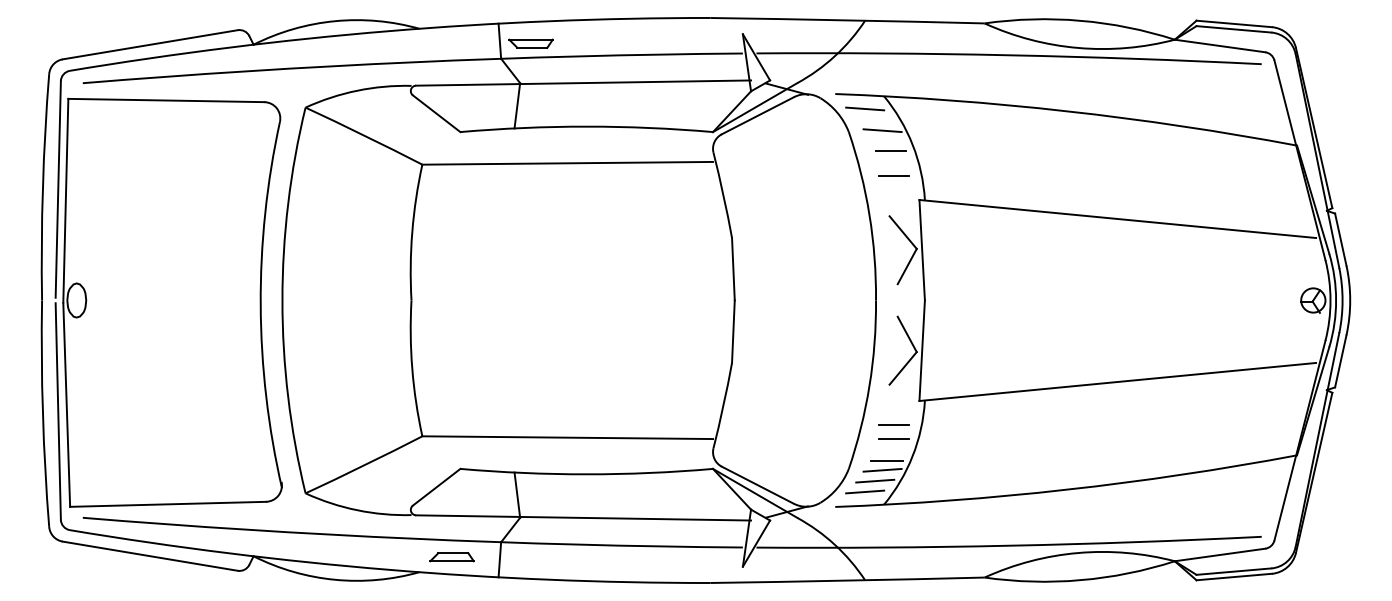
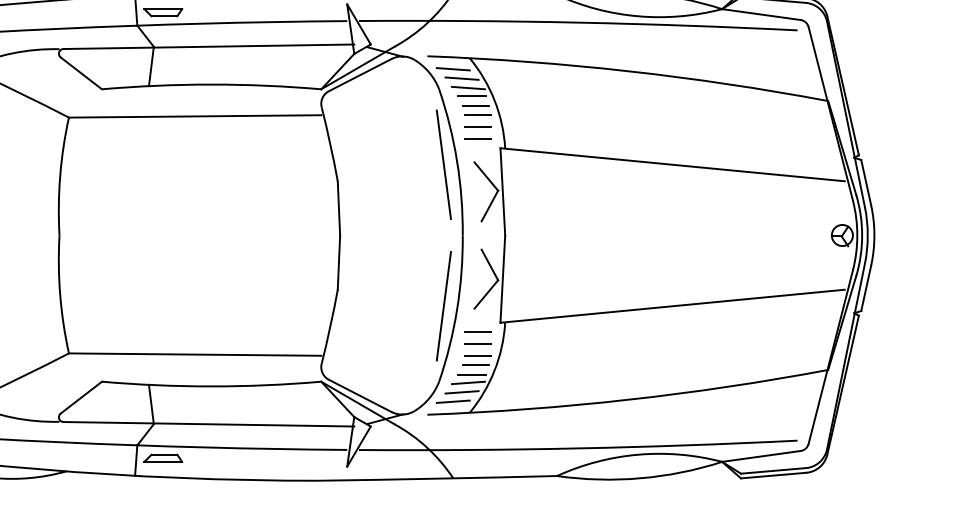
line: (875, 119) -> (462, 78), added
line: (886, 140) -> (471, 96), added
line: (893, 161) -> (477, 114), added
line: (893, 189) -> (477, 139), added
line: (854, 218) -> (444, 164), added
line: (854, 381) -> (444, 305), added
line: (893, 411) -> (477, 331), added
line: (890, 449) -> (475, 364), added
part: (451, 557) -> (162, 458), moved

